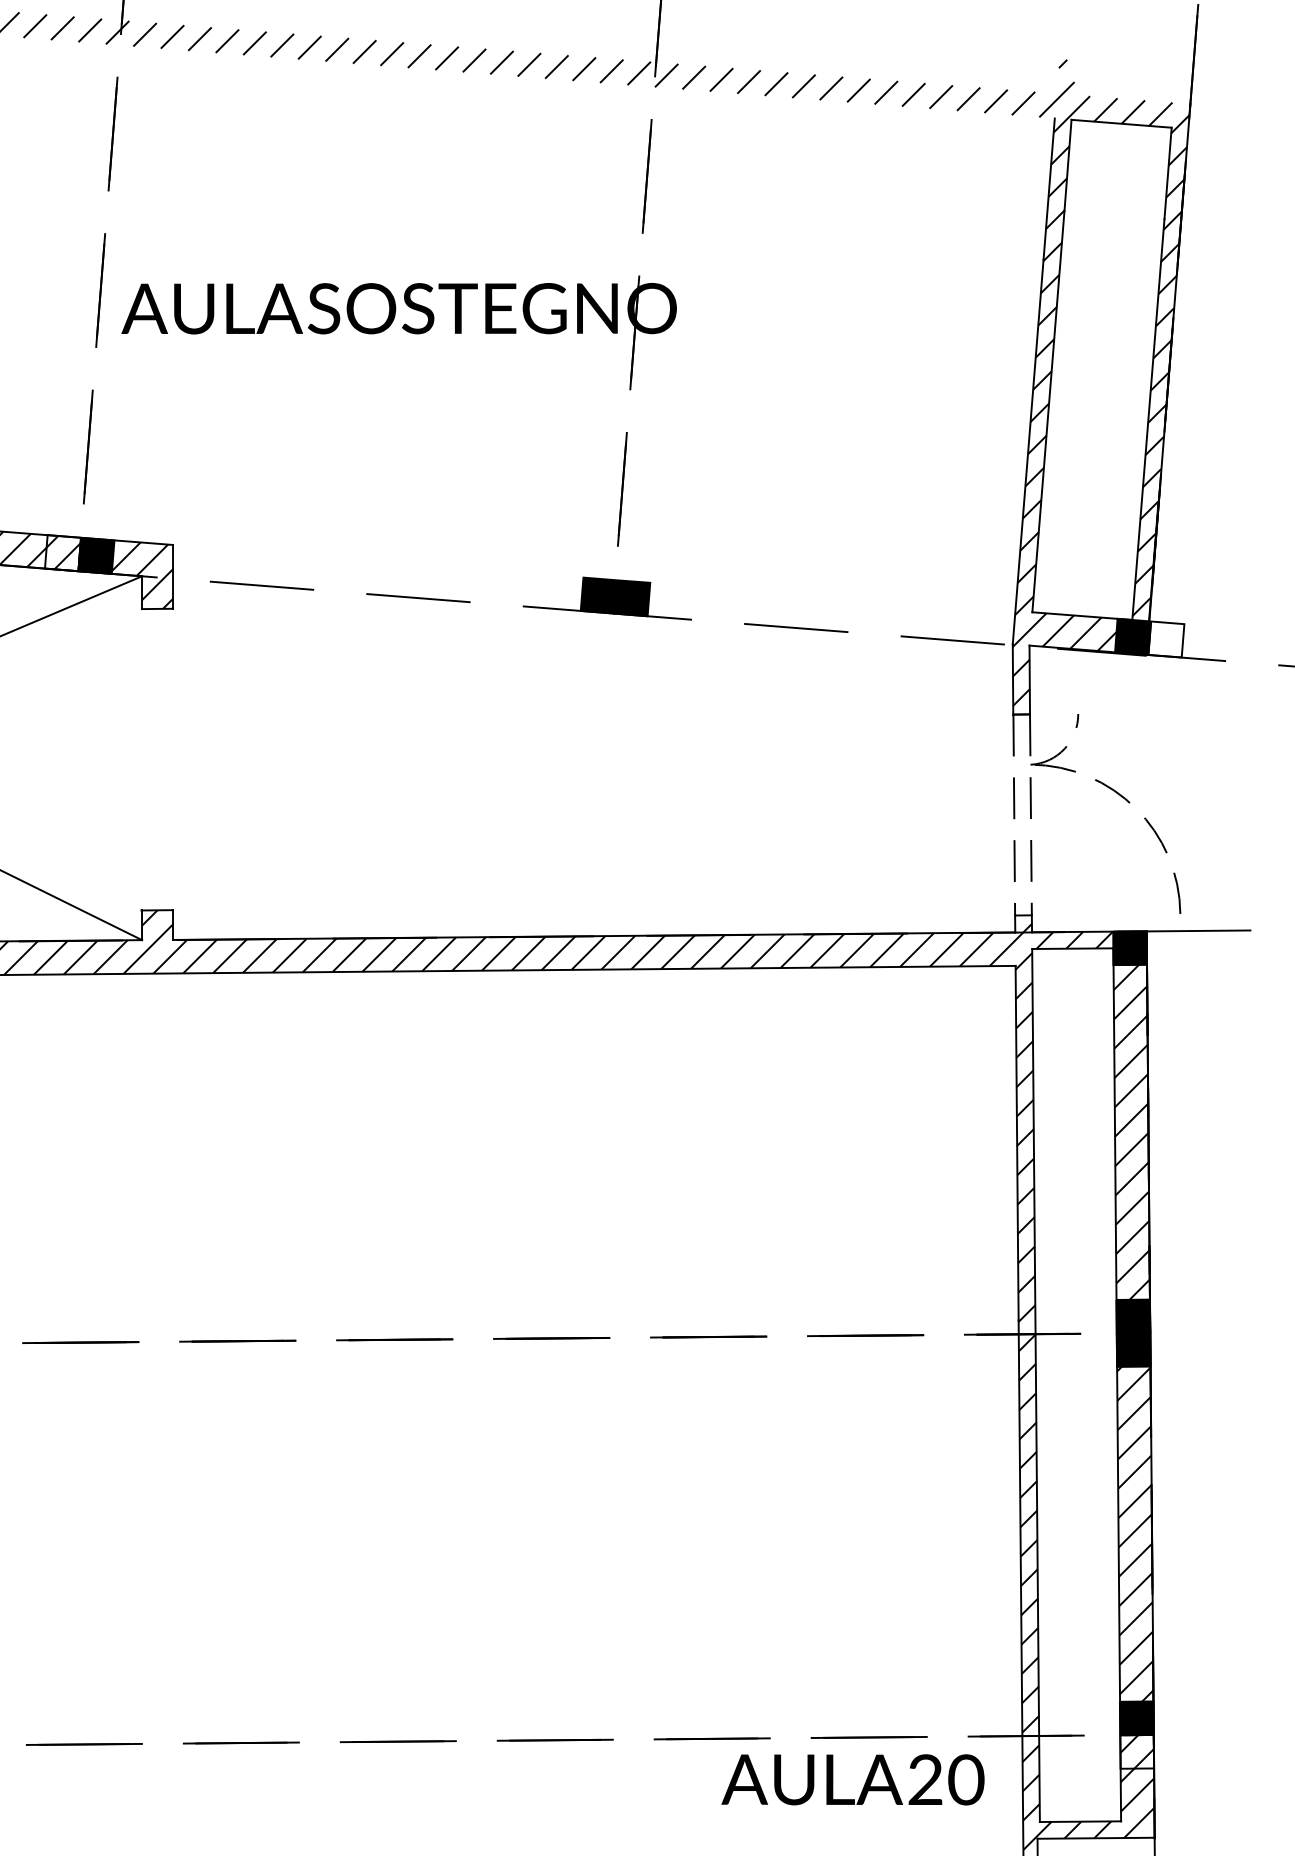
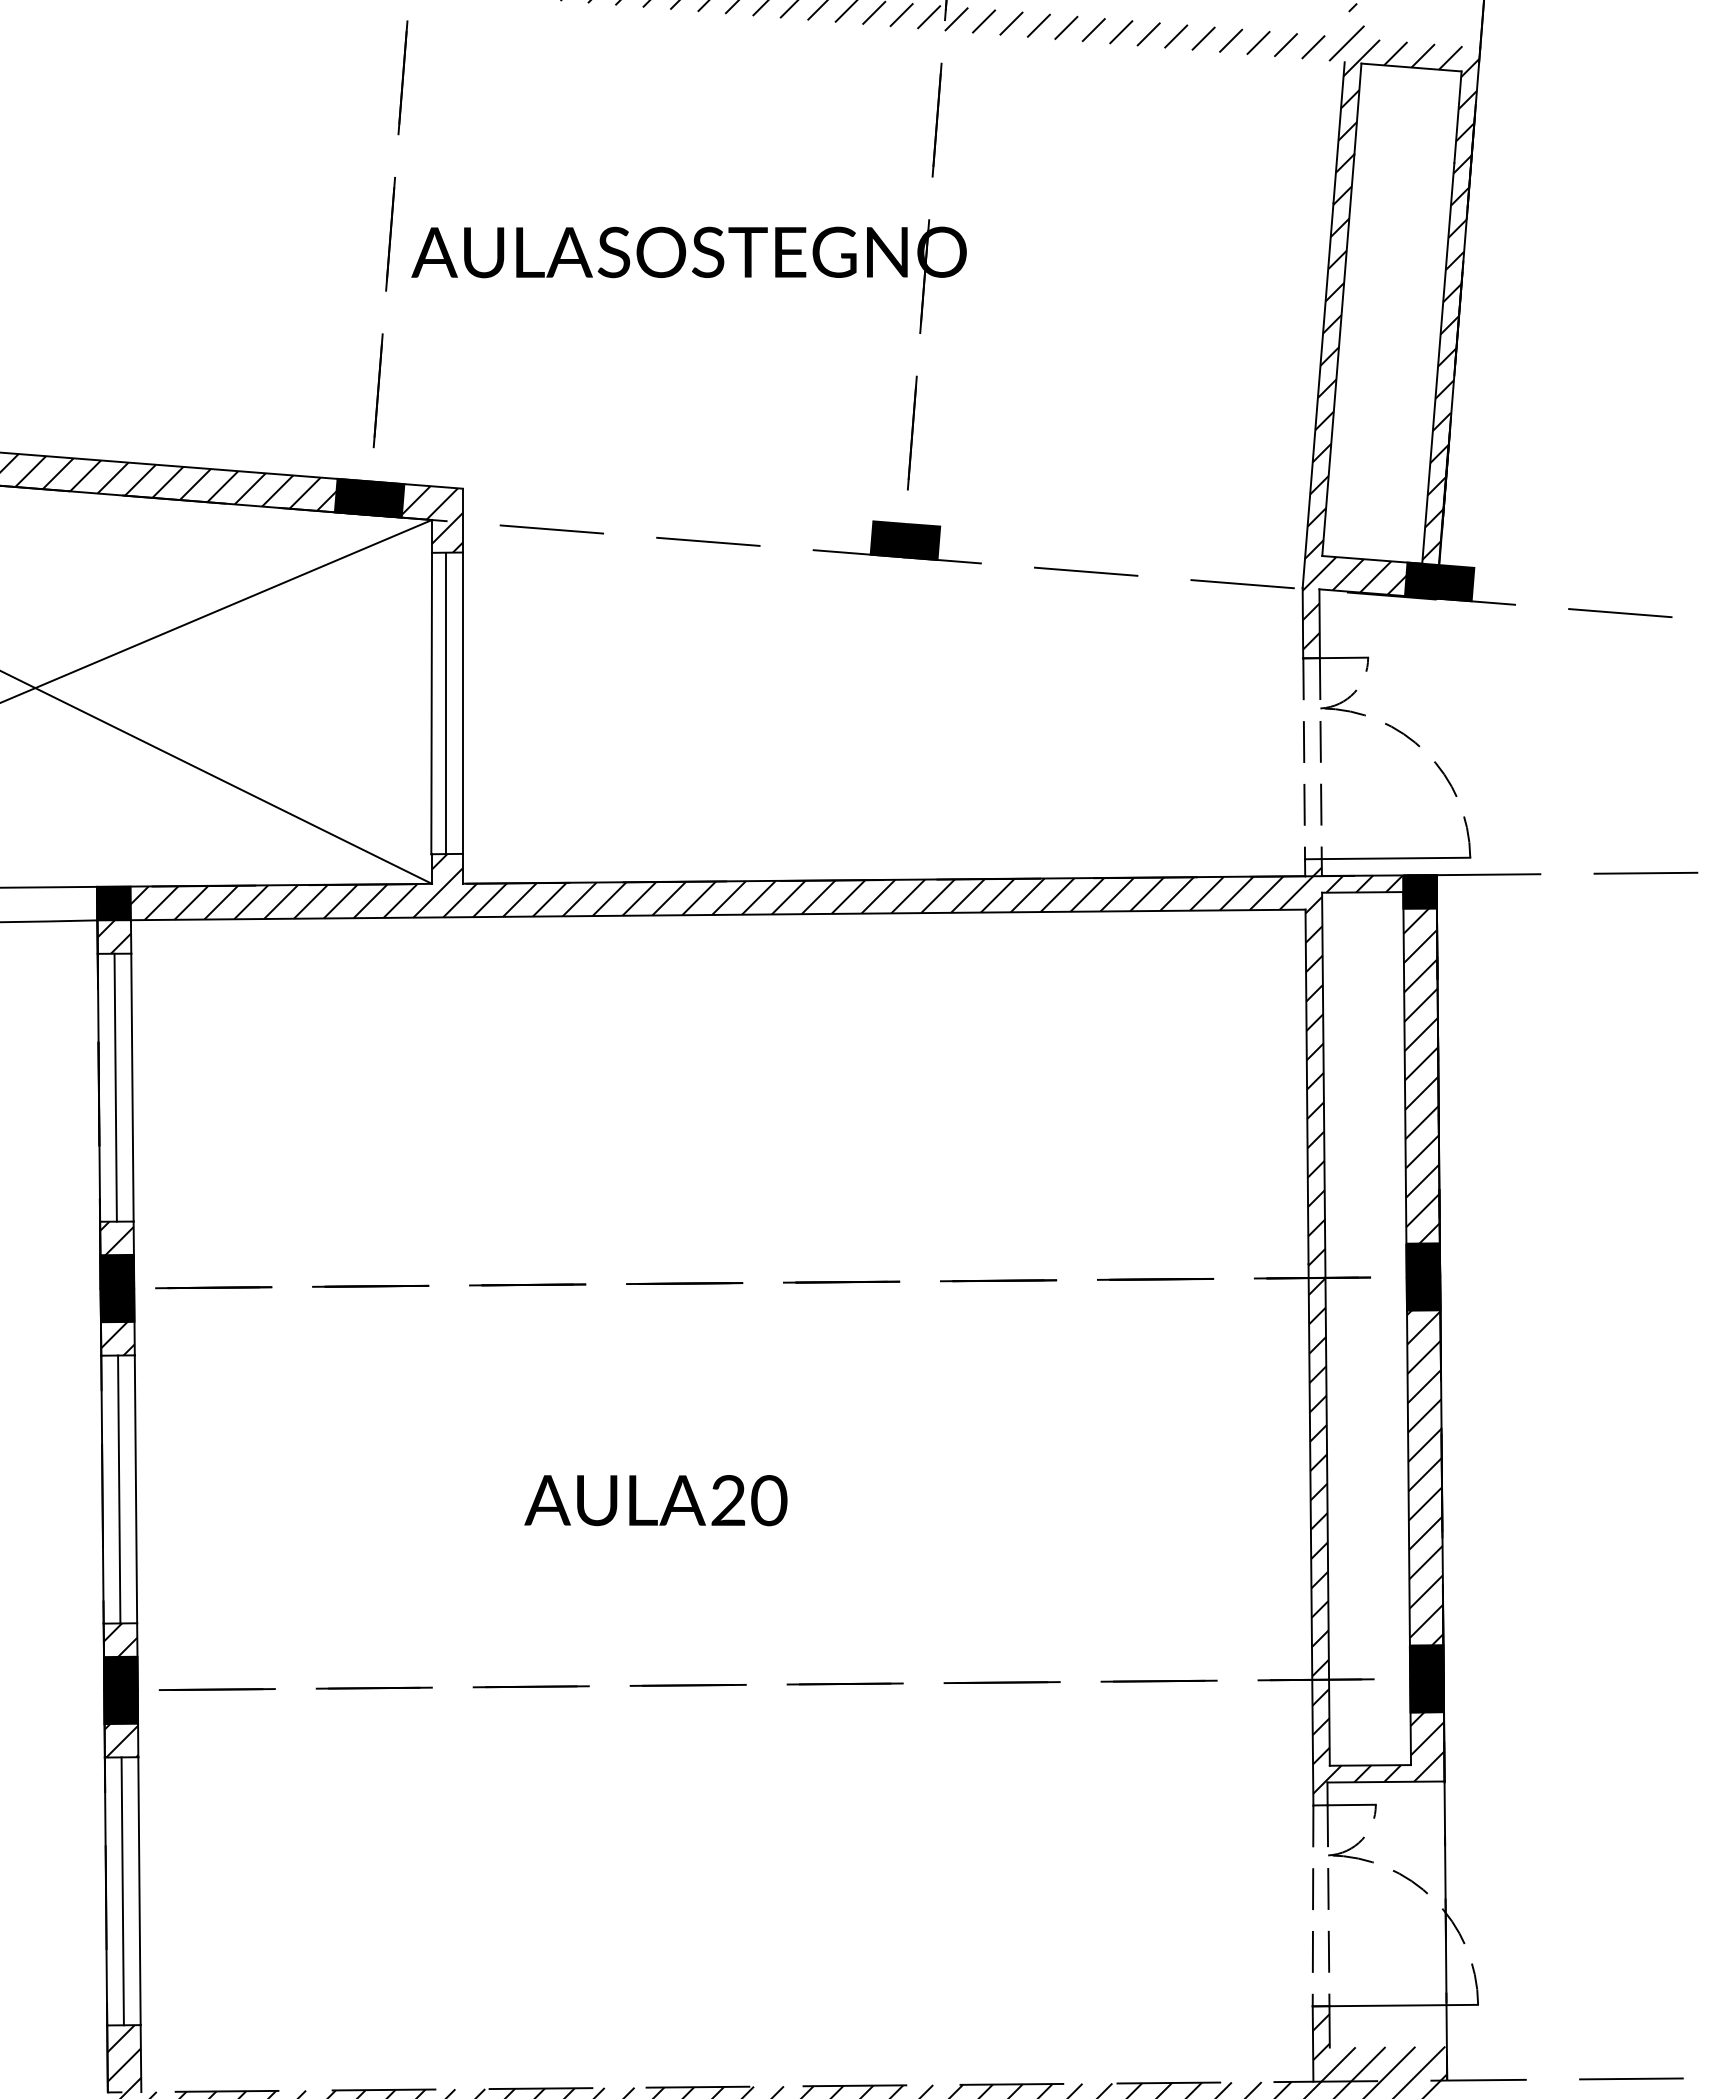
fill: (62, 552) -> (352, 496), added
fill: (1166, 639) -> (1456, 583), added
line: (1053, 713) -> (1343, 657), added
line: (156, 758) -> (446, 702), added
line: (172, 758) -> (462, 702), added
line: (141, 759) -> (431, 703), added
line: (1105, 914) -> (1395, 858), added
fill: (1137, 1752) -> (1427, 1696), added
text: (852, 1779) -> (655, 1500), moved

